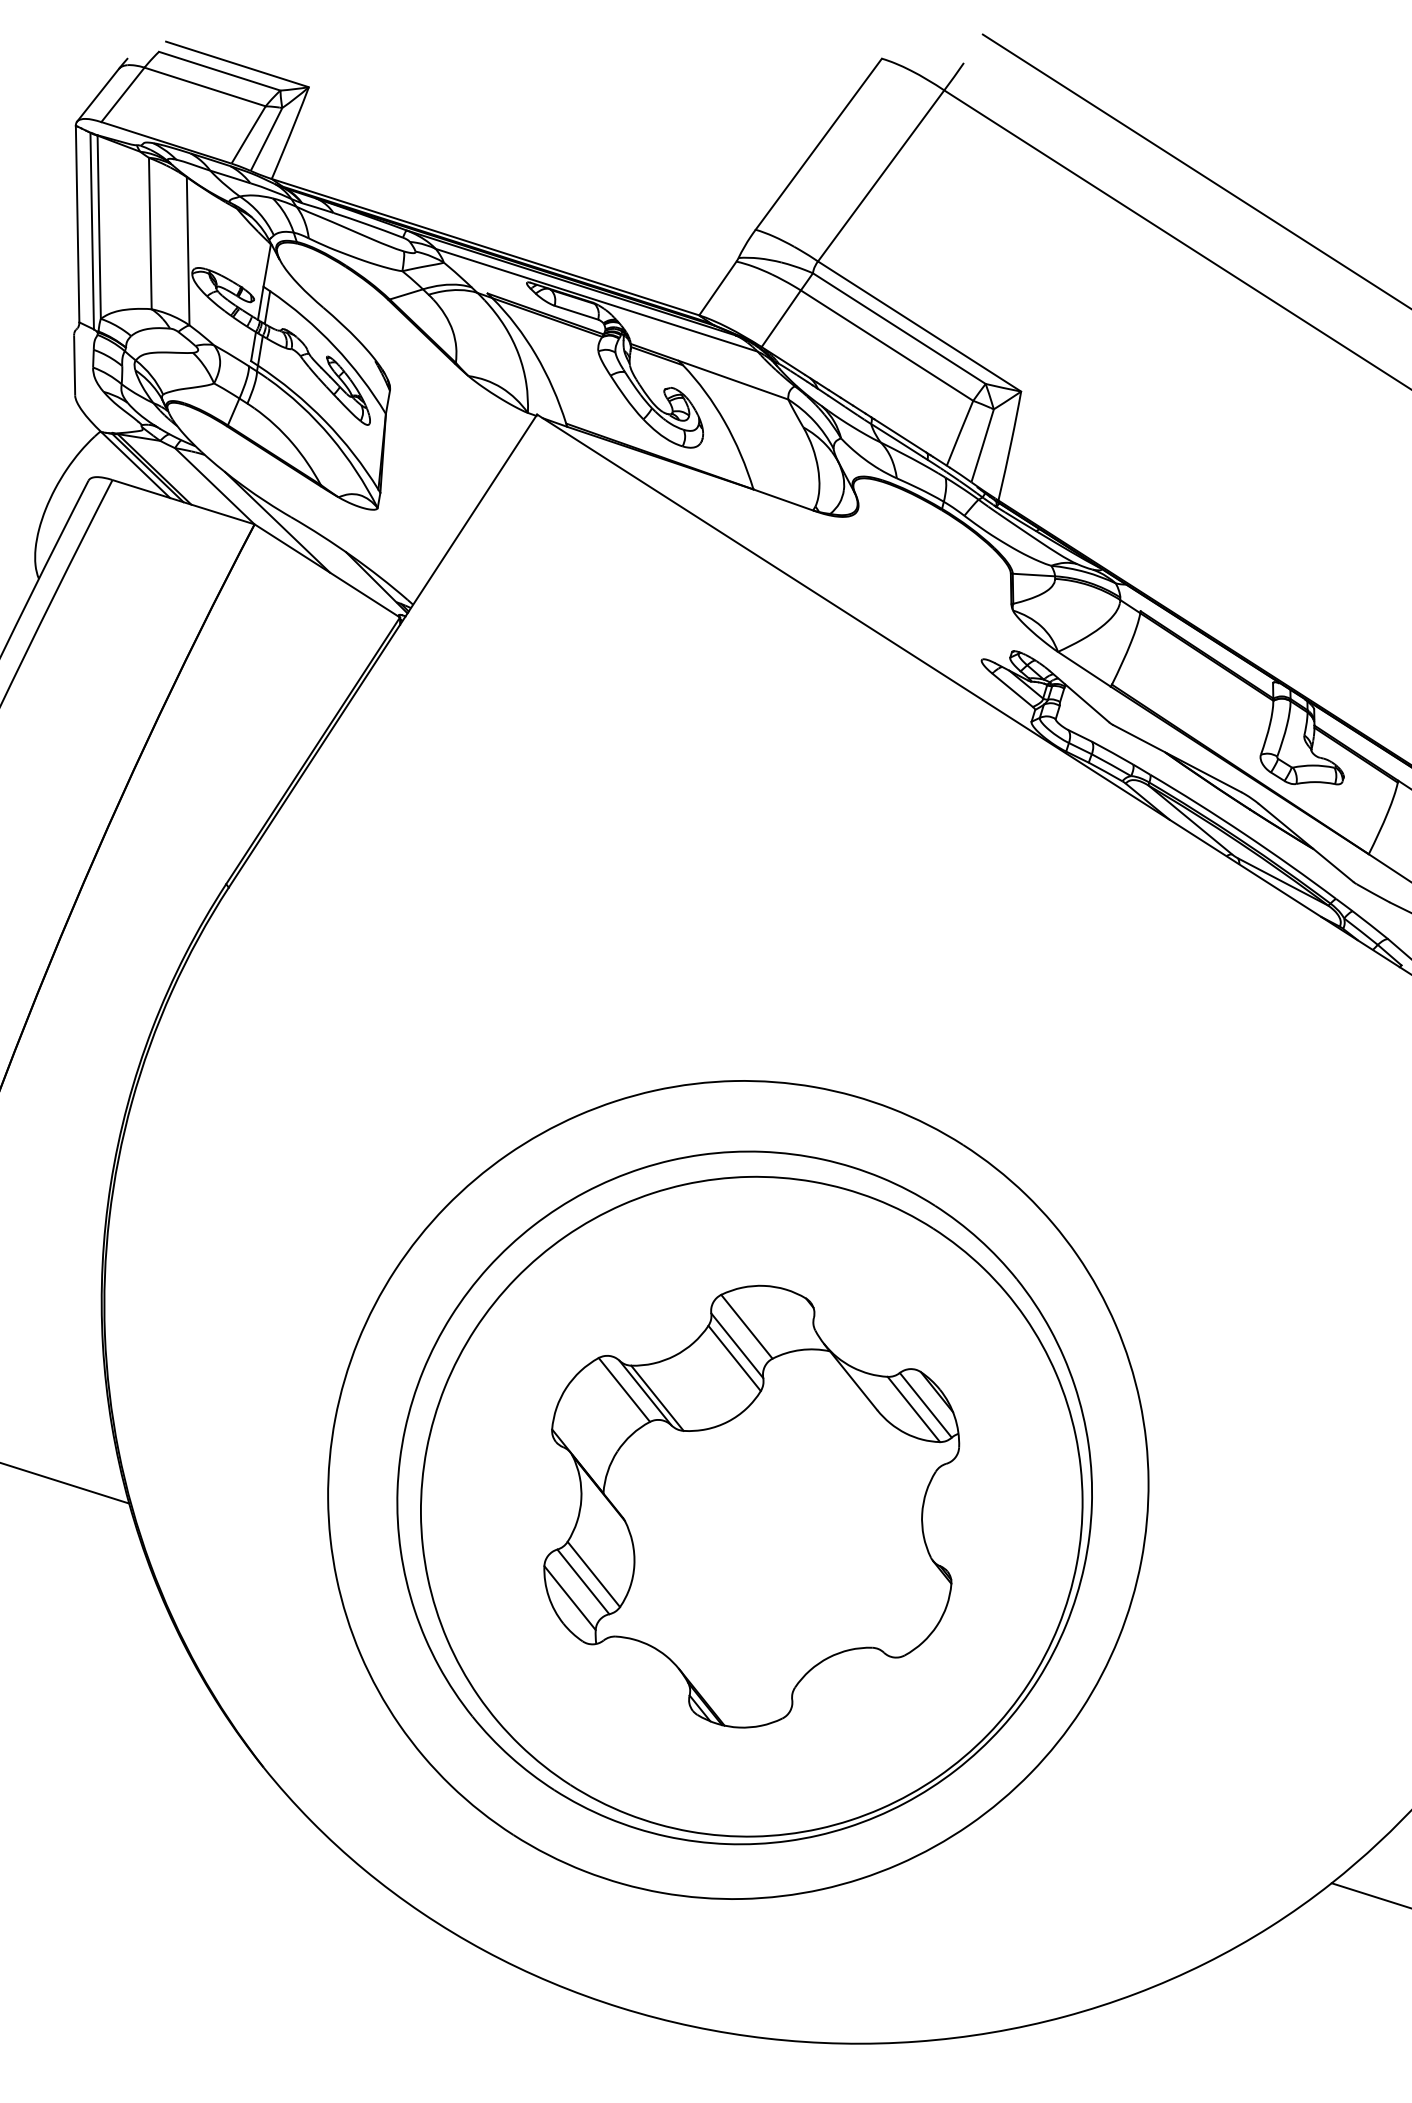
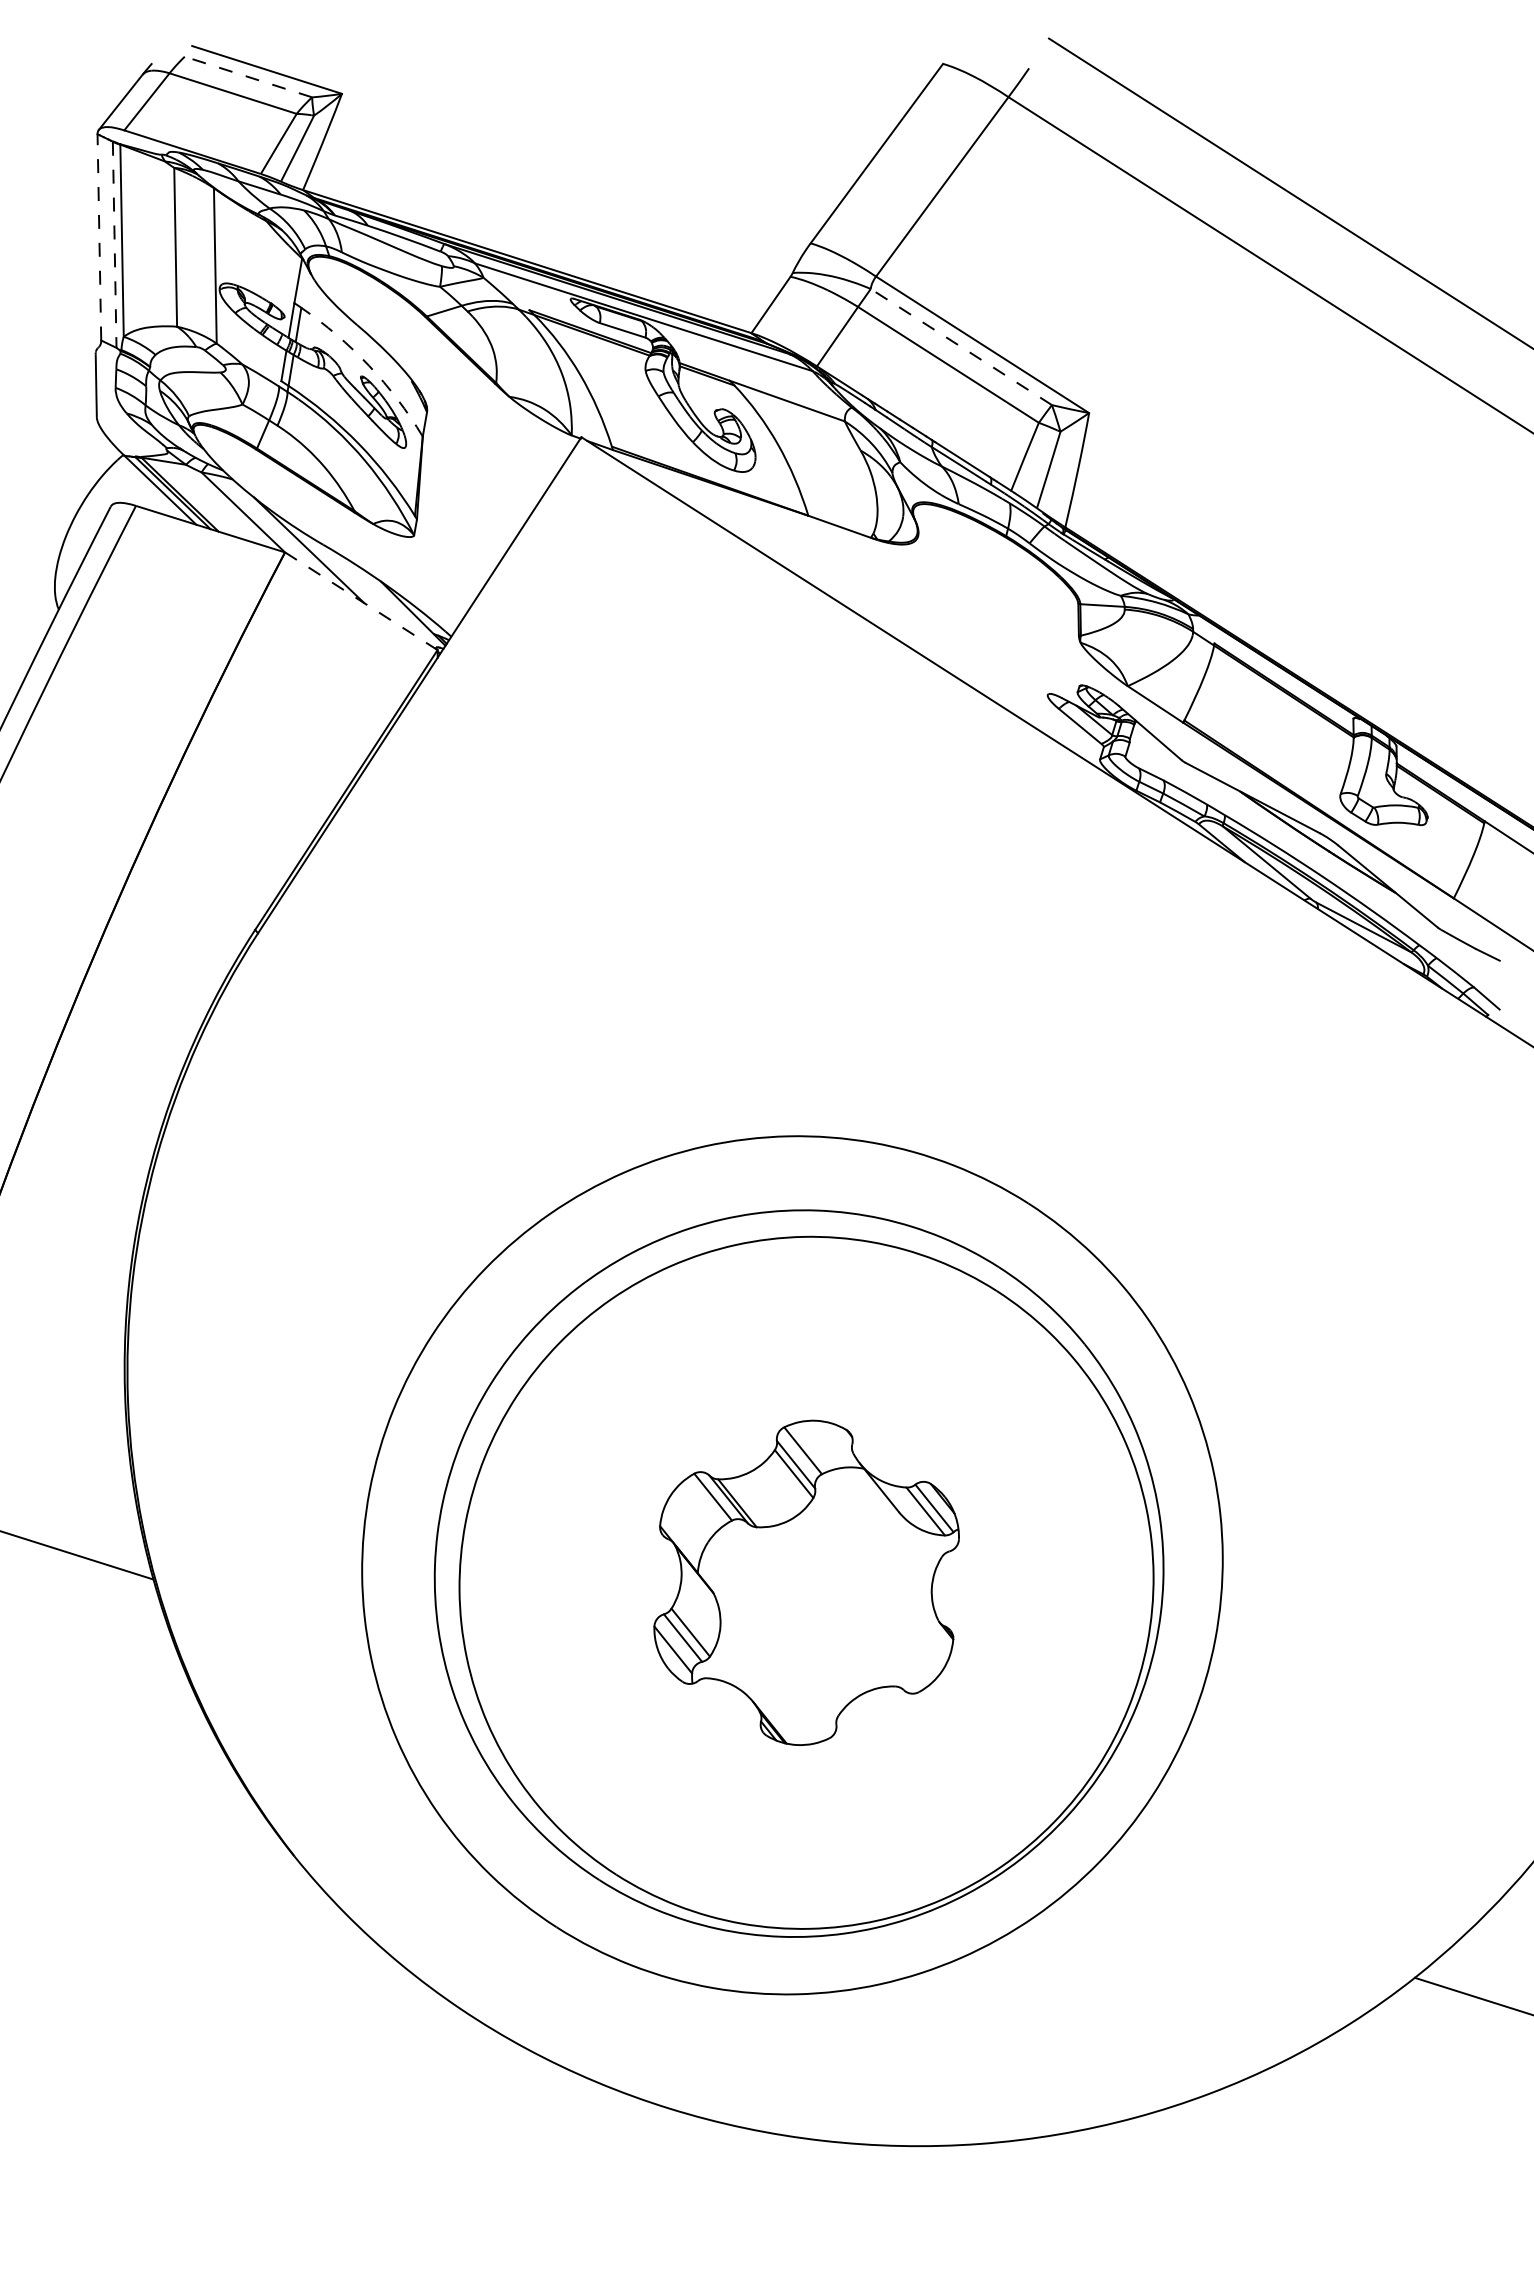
line: (219, 71) -> (248, 77), solid -> dashed
line: (77, 223) -> (99, 236), solid -> dashed
line: (92, 231) -> (114, 245), solid -> dashed
line: (899, 329) -> (961, 347), solid -> dashed
arc: (334, 346) -> (368, 365), solid -> dashed
line: (327, 571) -> (361, 601), solid -> dashed
part: (751, 1506) -> (806, 1582), size x0.7

